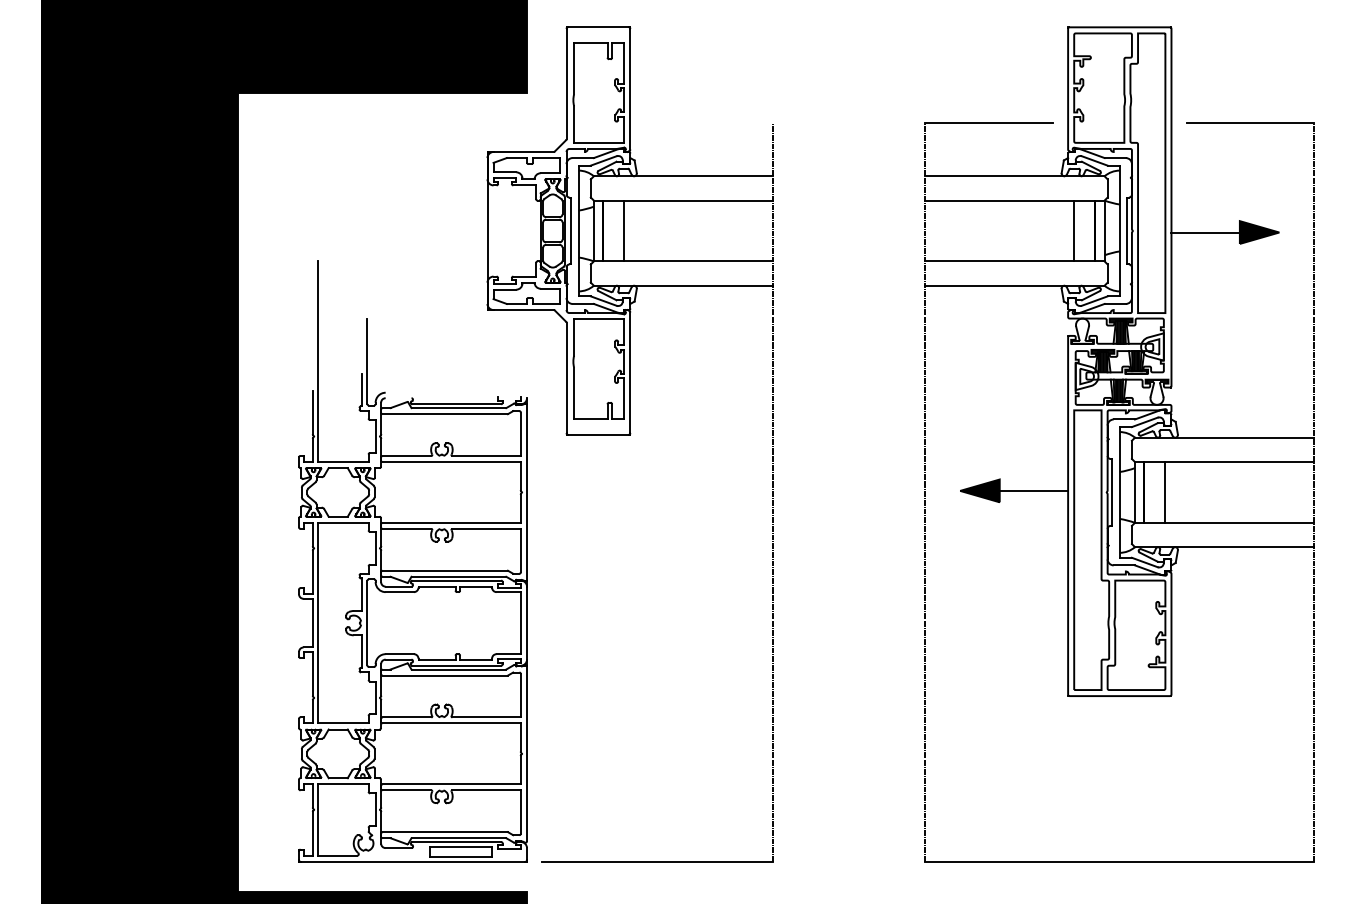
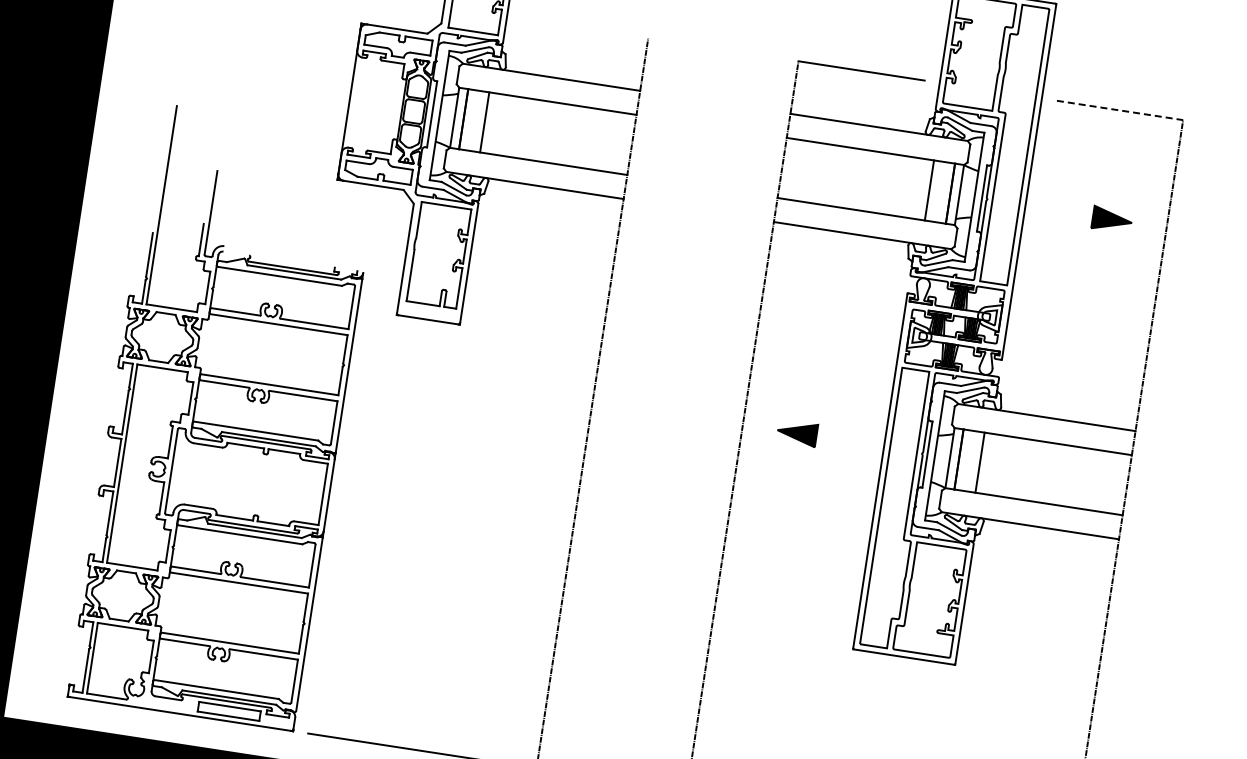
line: (1250, 123) -> (1119, 110), solid -> dashed
line: (1205, 232) -> (1059, 211), removed
line: (1033, 490) -> (849, 440), removed

